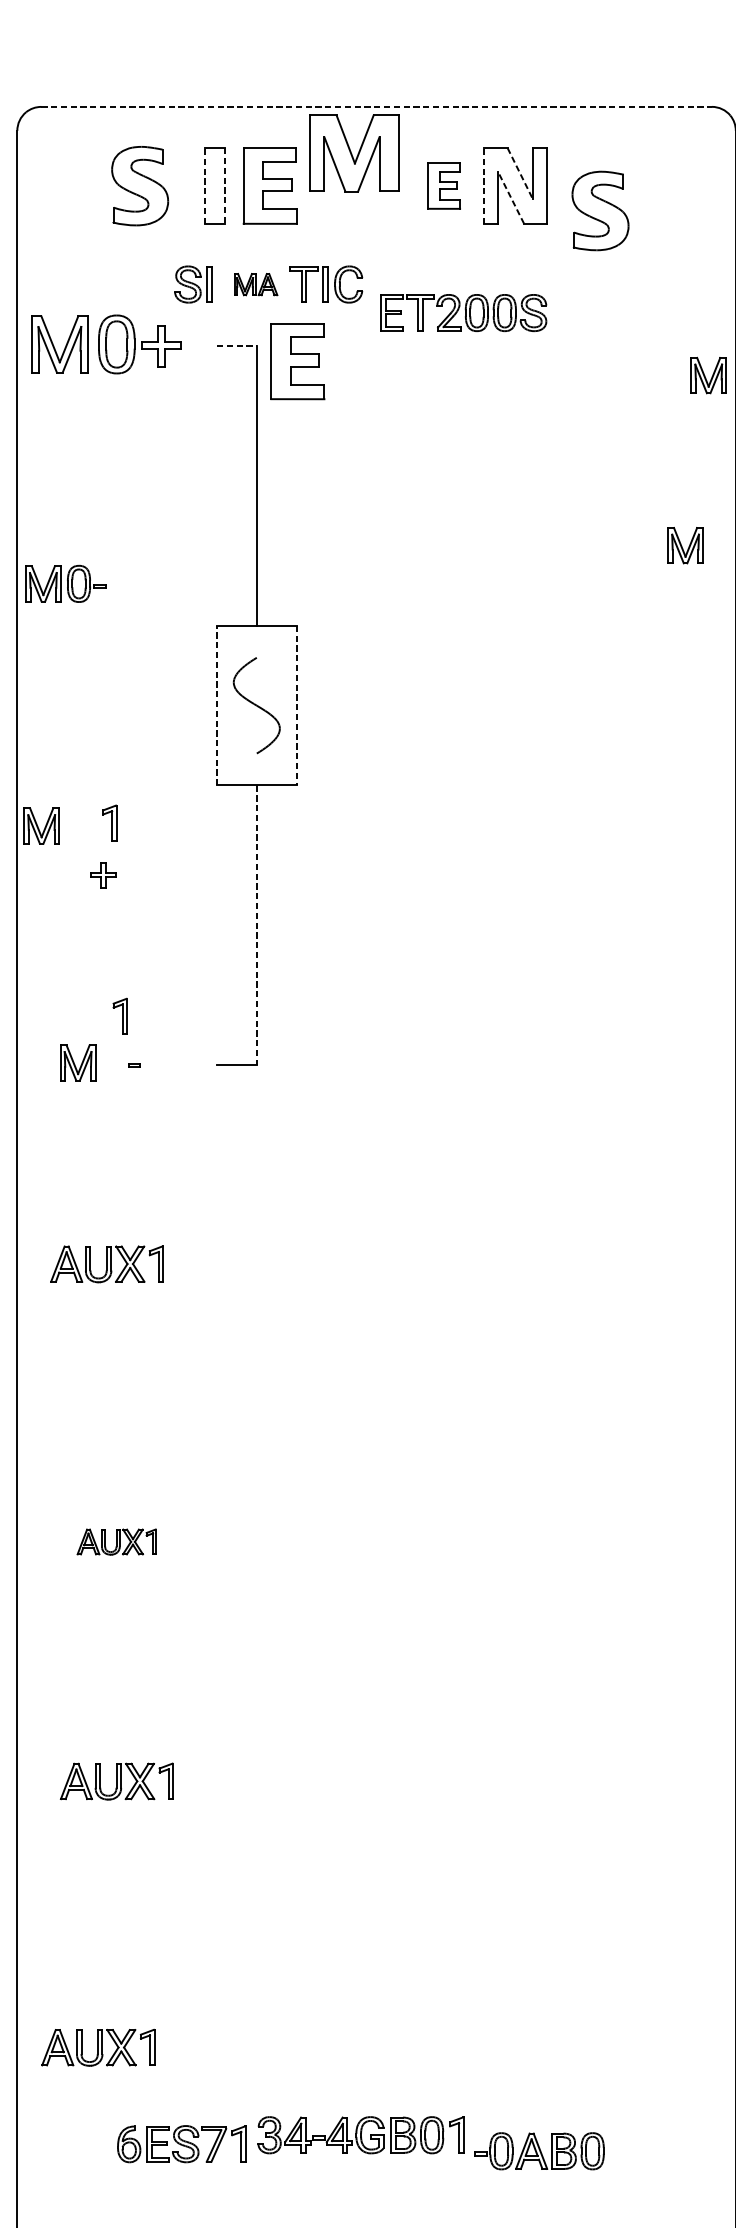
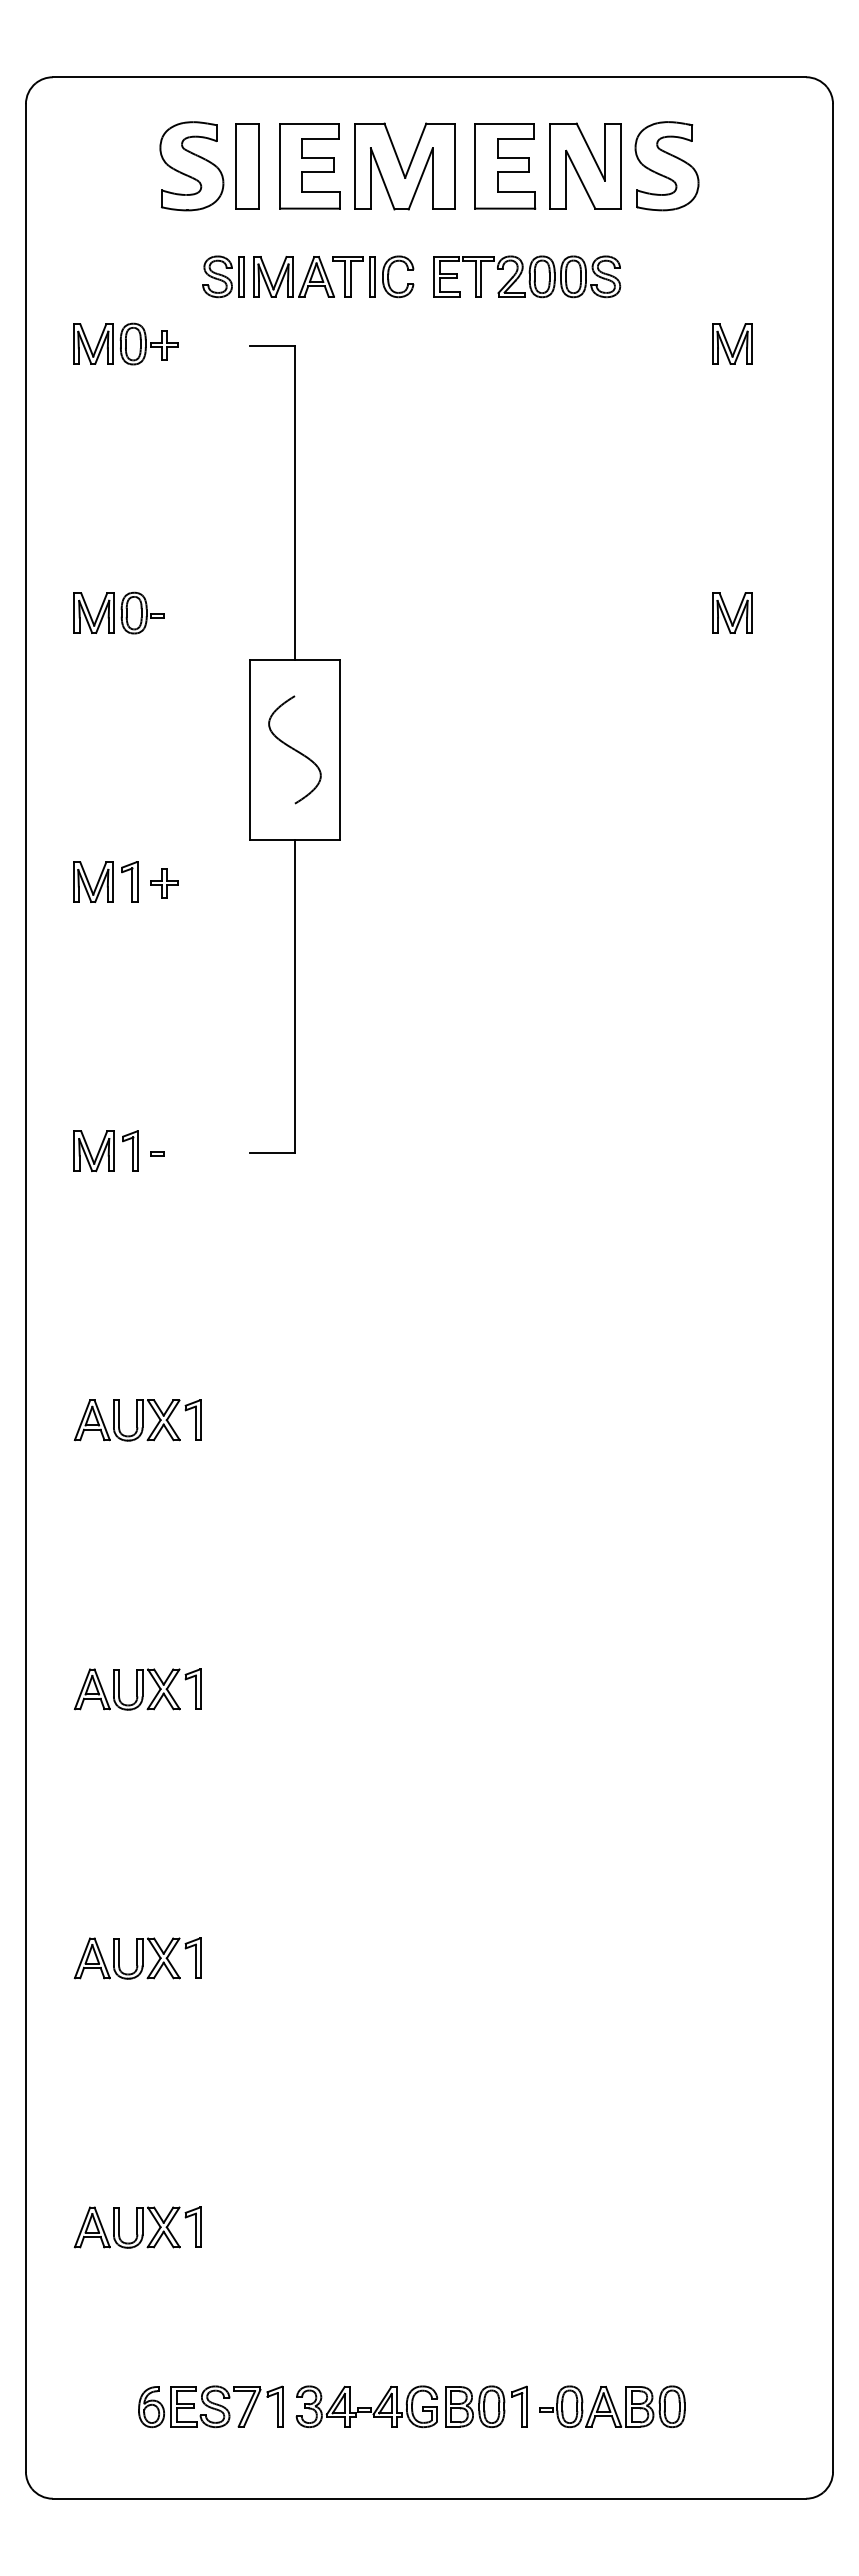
line: (376, 107) -> (429, 77), dashed -> solid
part: (354, 153) -> (404, 166), moved
line: (519, 173) -> (590, 152), dashed -> solid
line: (204, 185) -> (236, 165), dashed -> solid
line: (484, 185) -> (550, 165), dashed -> solid
part: (139, 186) -> (191, 166), moved
line: (225, 186) -> (259, 166), dashed -> solid
part: (444, 186) -> (505, 166), size x1.67
line: (511, 197) -> (580, 179), dashed -> solid
part: (600, 211) -> (666, 166), moved
part: (255, 284) -> (293, 276), size x1.67
part: (463, 312) -> (527, 276), moved
part: (105, 343) -> (125, 343), size x0.62
line: (237, 346) -> (273, 346), dashed -> solid
part: (297, 361) -> (340, 363), removed
part: (708, 375) -> (732, 343), moved
part: (685, 545) -> (732, 612), moved
part: (65, 583) -> (118, 612), moved
line: (217, 705) -> (250, 749), dashed -> solid
line: (296, 705) -> (339, 749), dashed -> solid
part: (41, 825) -> (93, 881), moved
part: (103, 875) -> (164, 883), moved
line: (256, 925) -> (294, 996), dashed -> solid
part: (120, 1015) -> (130, 1150), moved
part: (106, 1264) -> (137, 1420), moved
part: (116, 1542) -> (137, 1689), size x1.43
part: (97, 2047) -> (137, 2227), moved
part: (360, 2134) -> (411, 2406), moved
part: (181, 2143) -> (210, 2406), moved
part: (539, 2151) -> (612, 2406), moved

